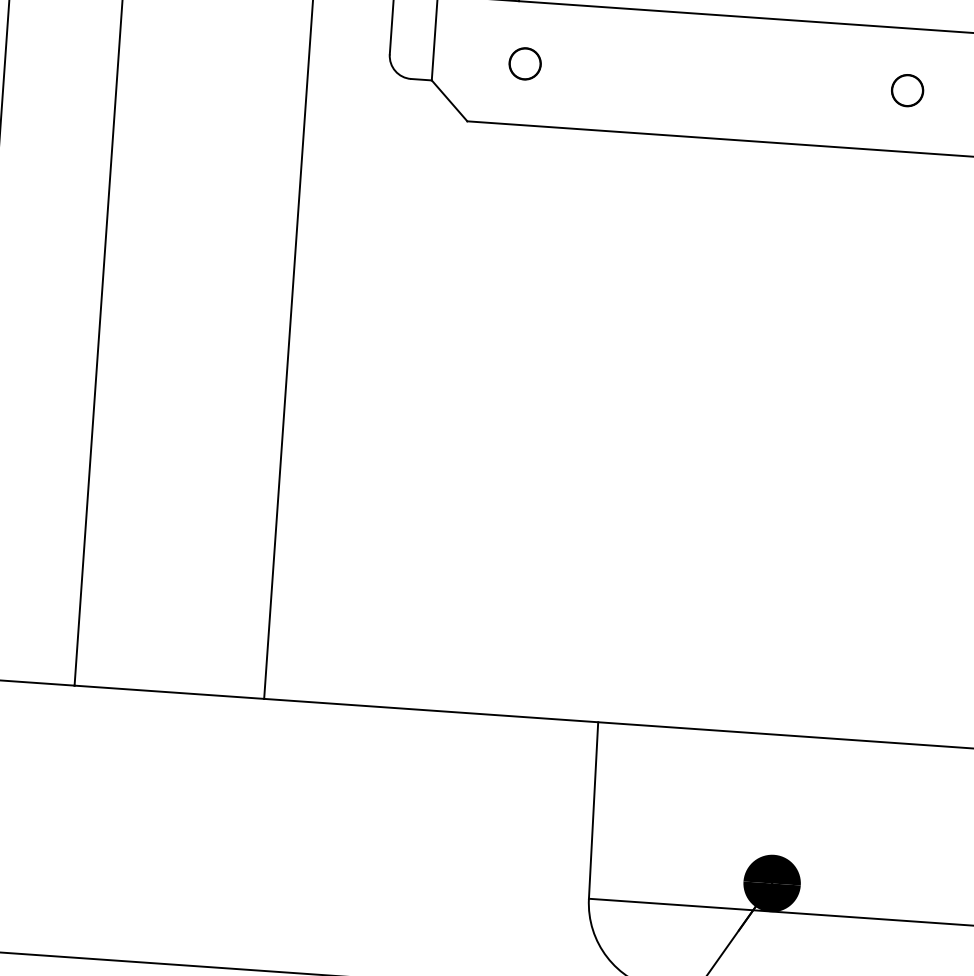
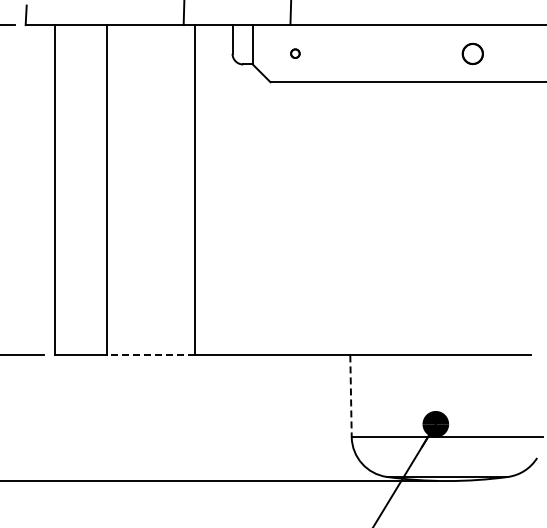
circle: (525, 63) -> (295, 53), size x0.6
circle: (907, 89) -> (472, 53), size x1.4
line: (169, 692) -> (151, 355), solid -> dashed
line: (594, 810) -> (351, 396), solid -> dashed

